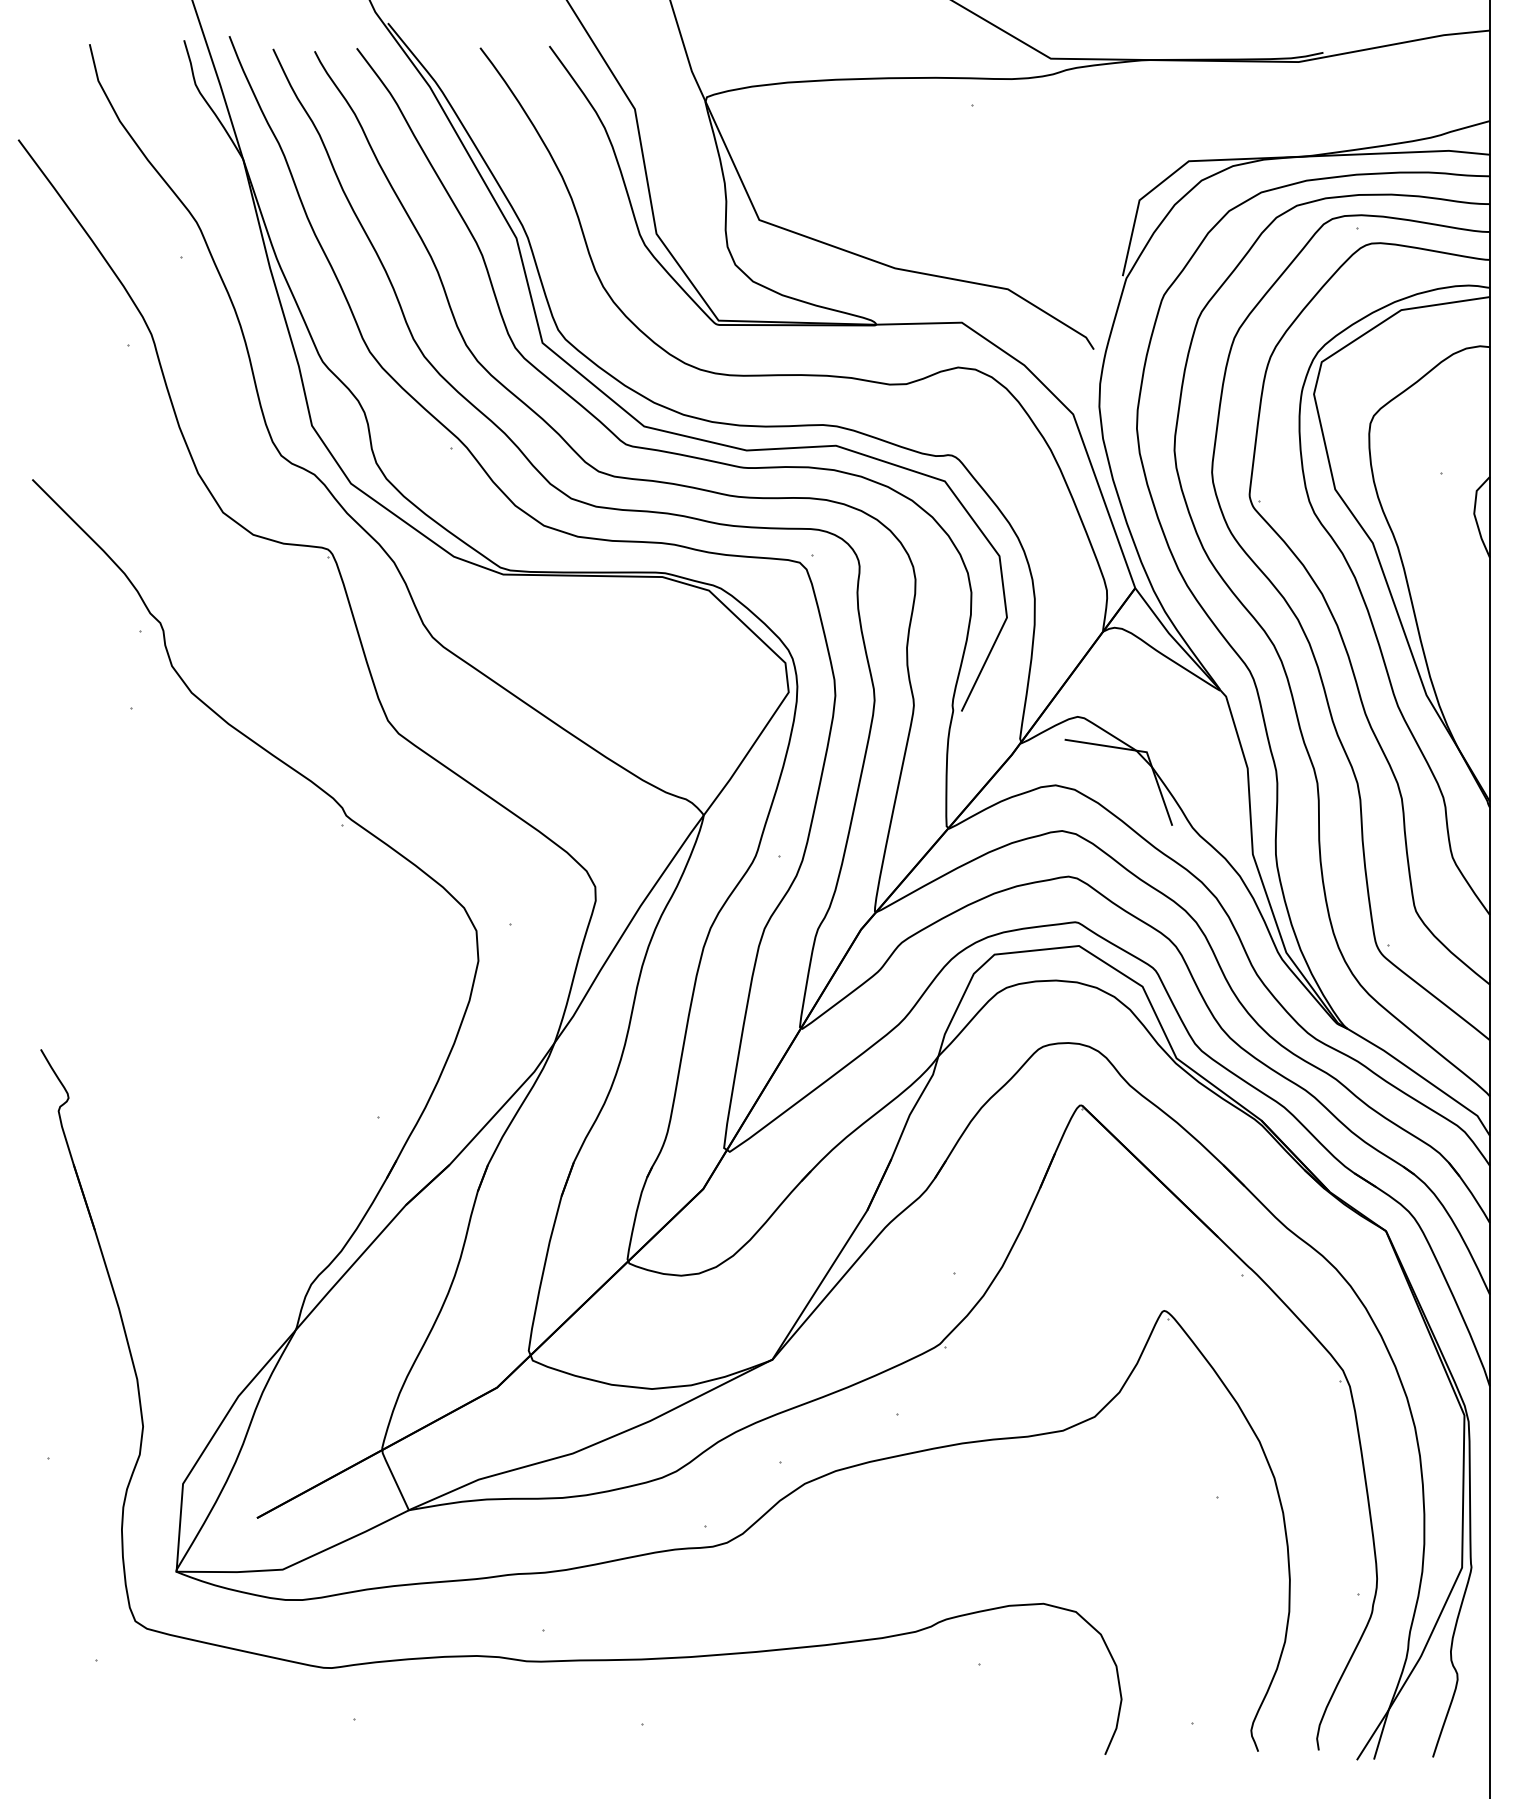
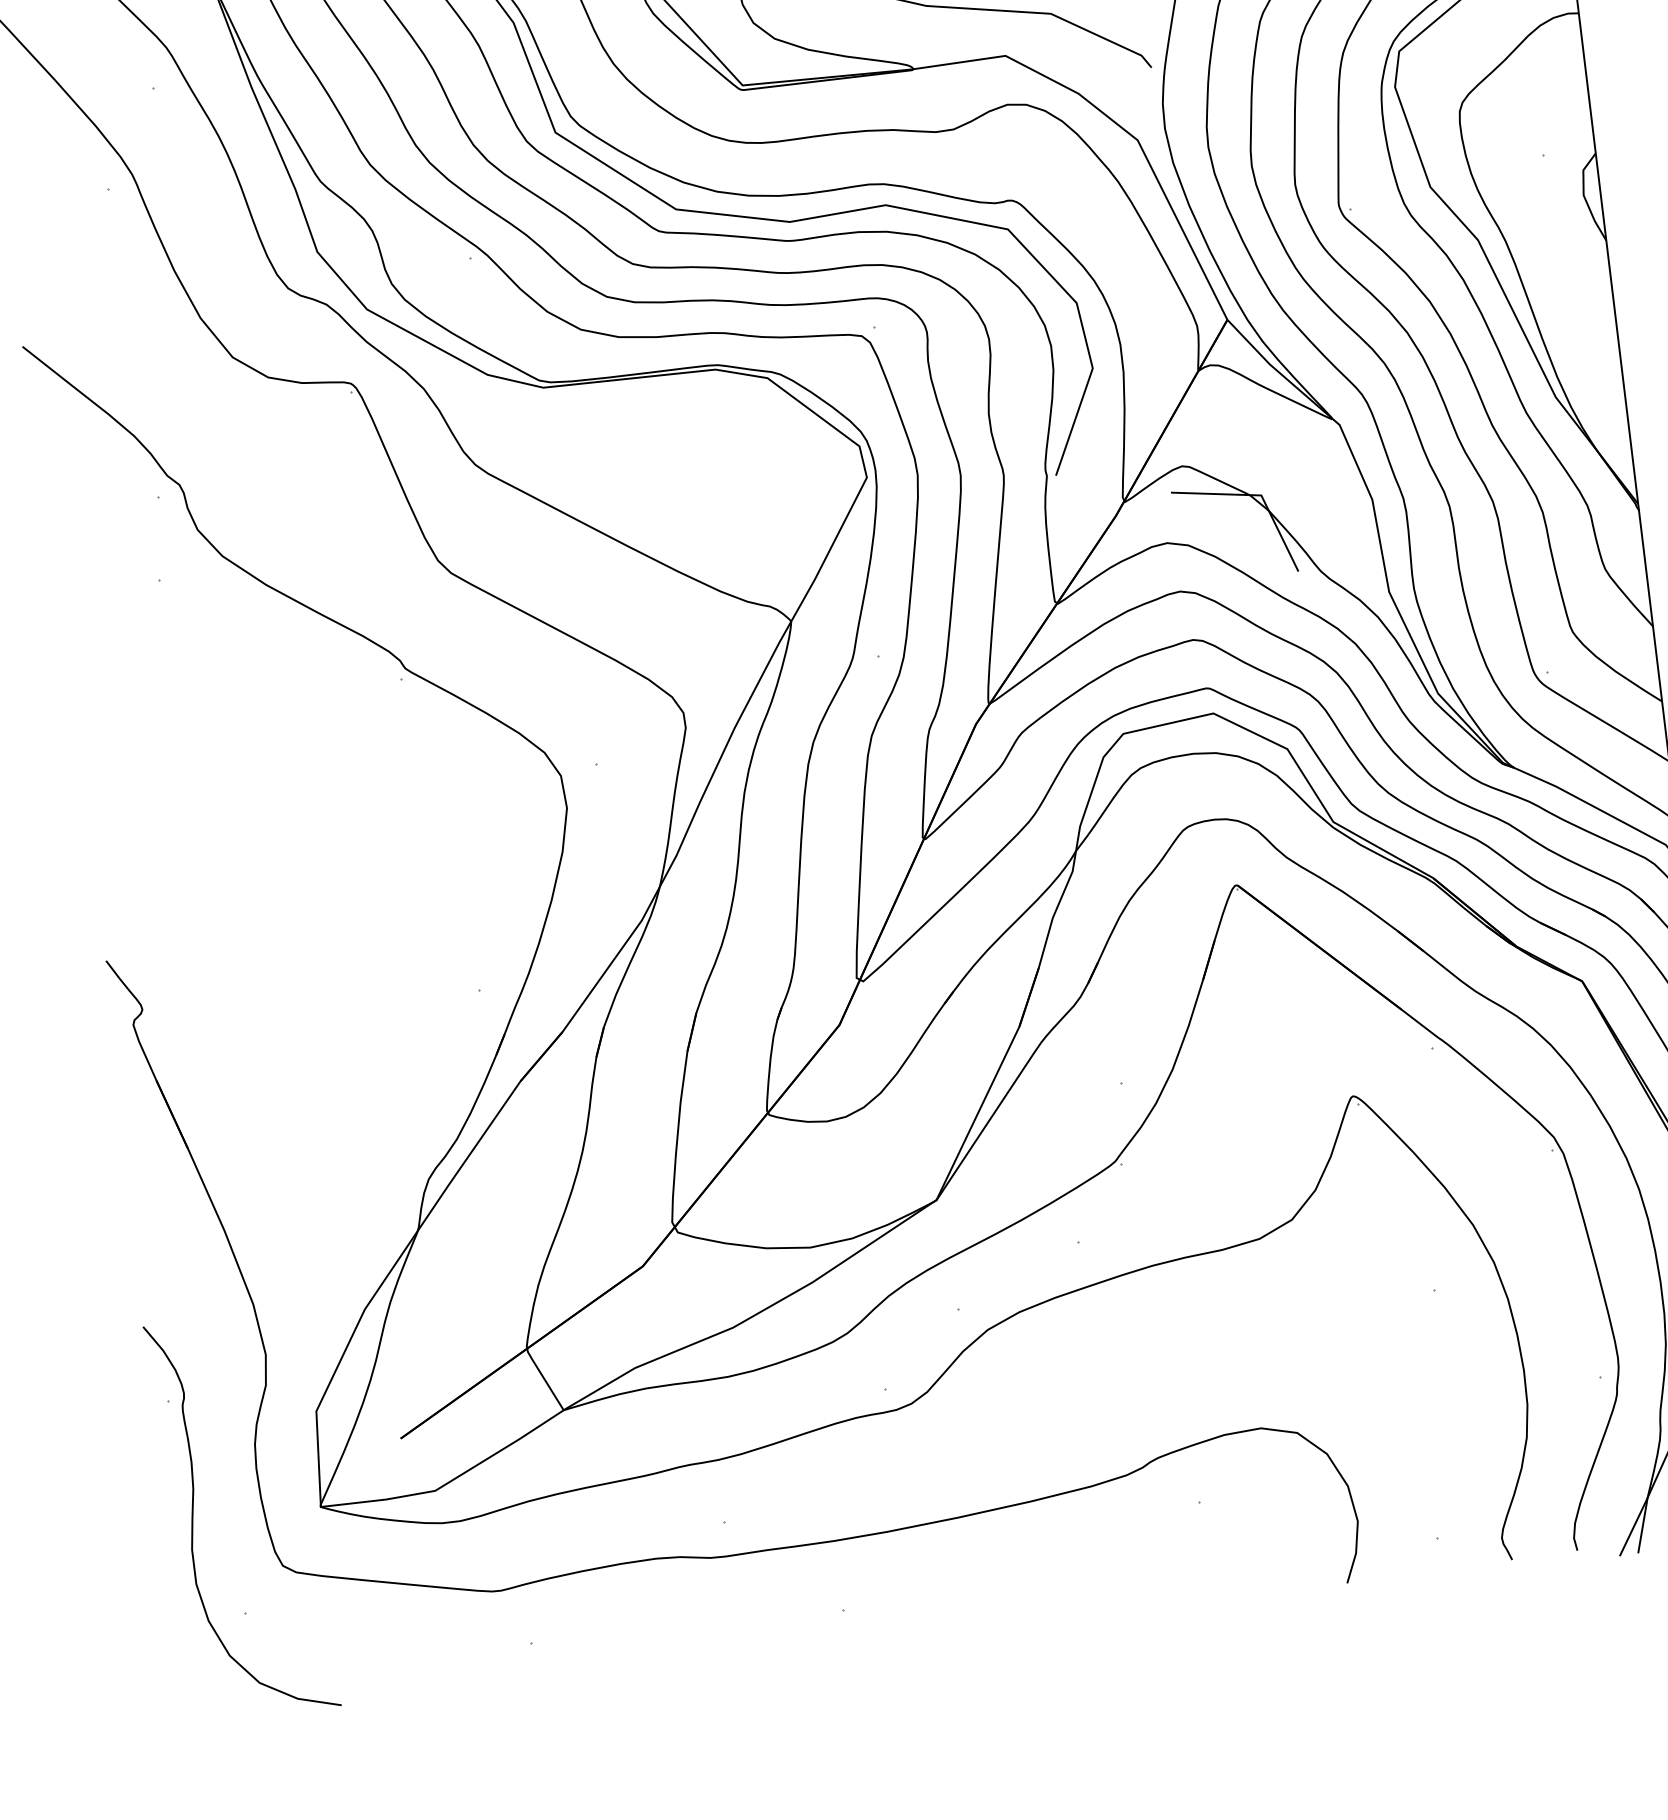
curve: (59, 1566) -> (193, 1516), added

